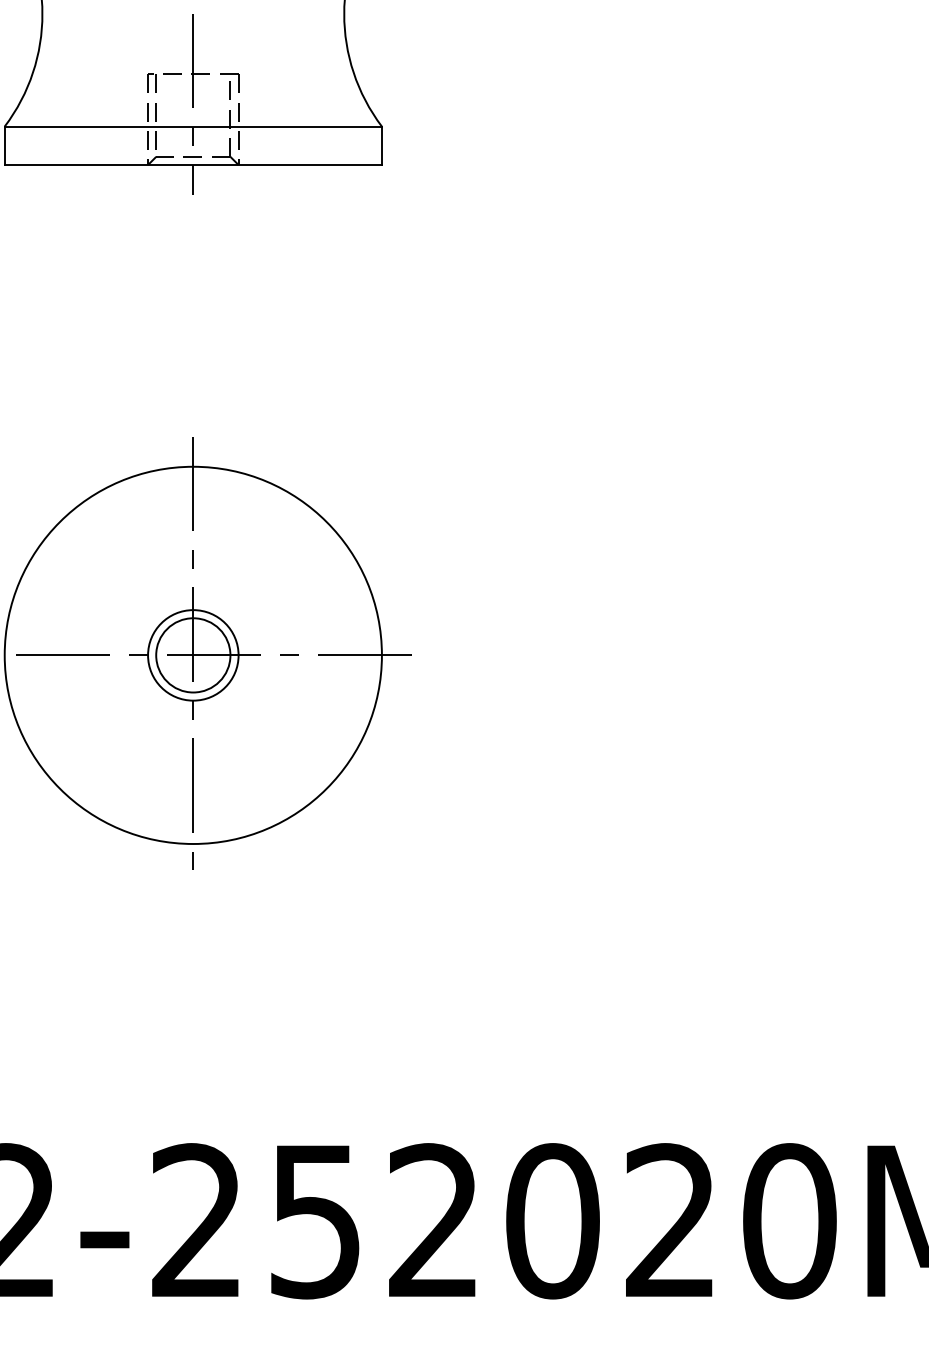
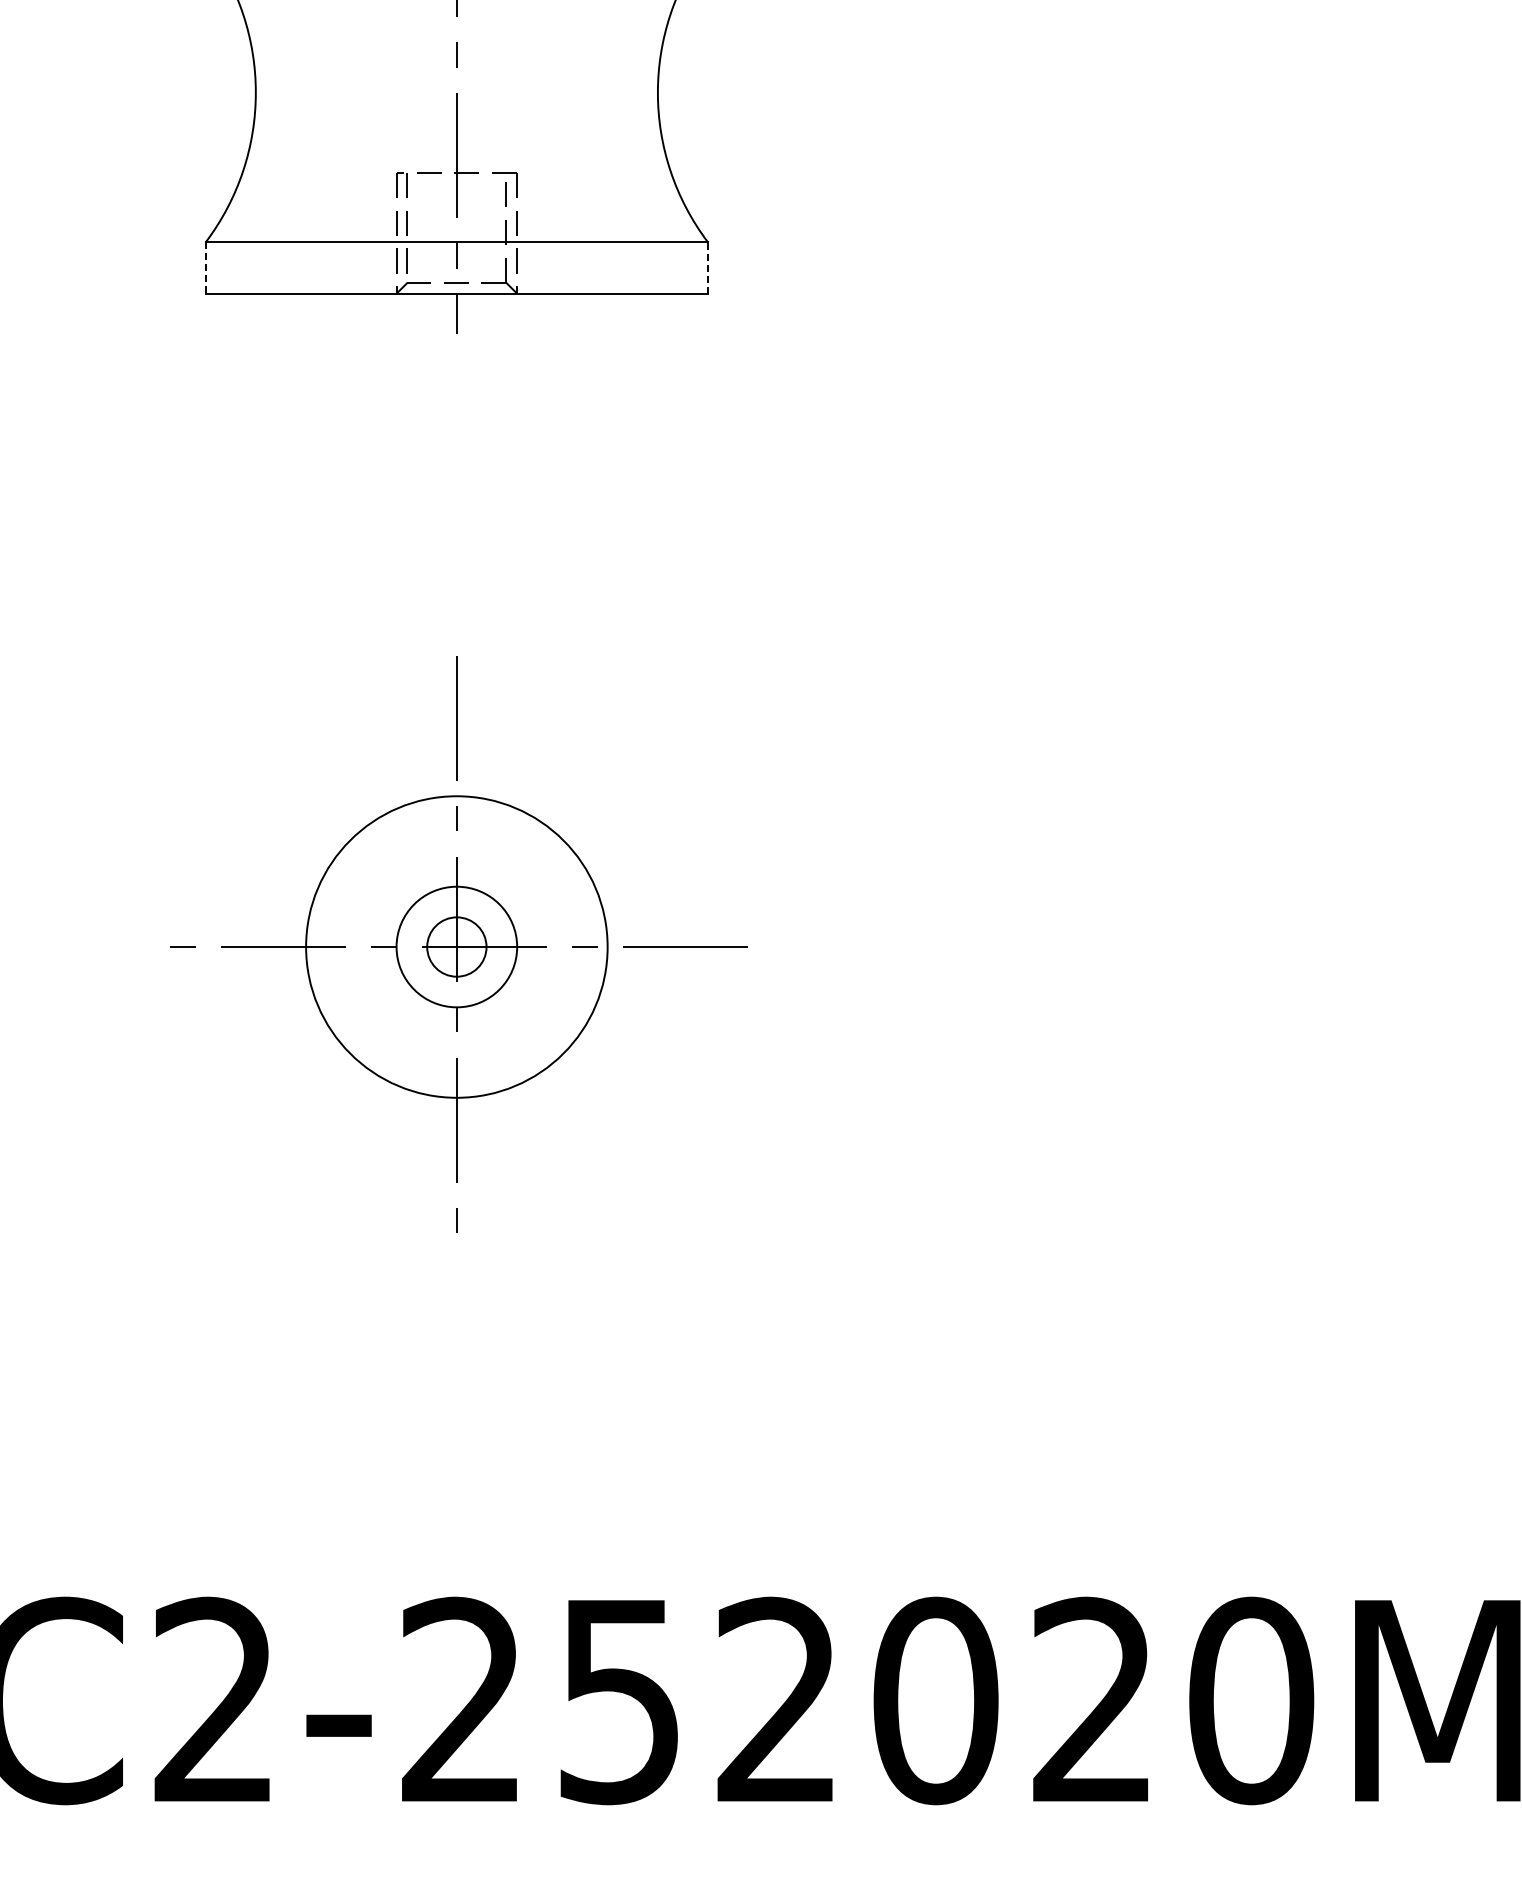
line: (4, 146) -> (205, 268), solid -> dashed
line: (382, 146) -> (708, 268), solid -> dashed
circle: (193, 654) -> (456, 946), size x0.6
circle: (193, 654) -> (456, 946), size x0.6

